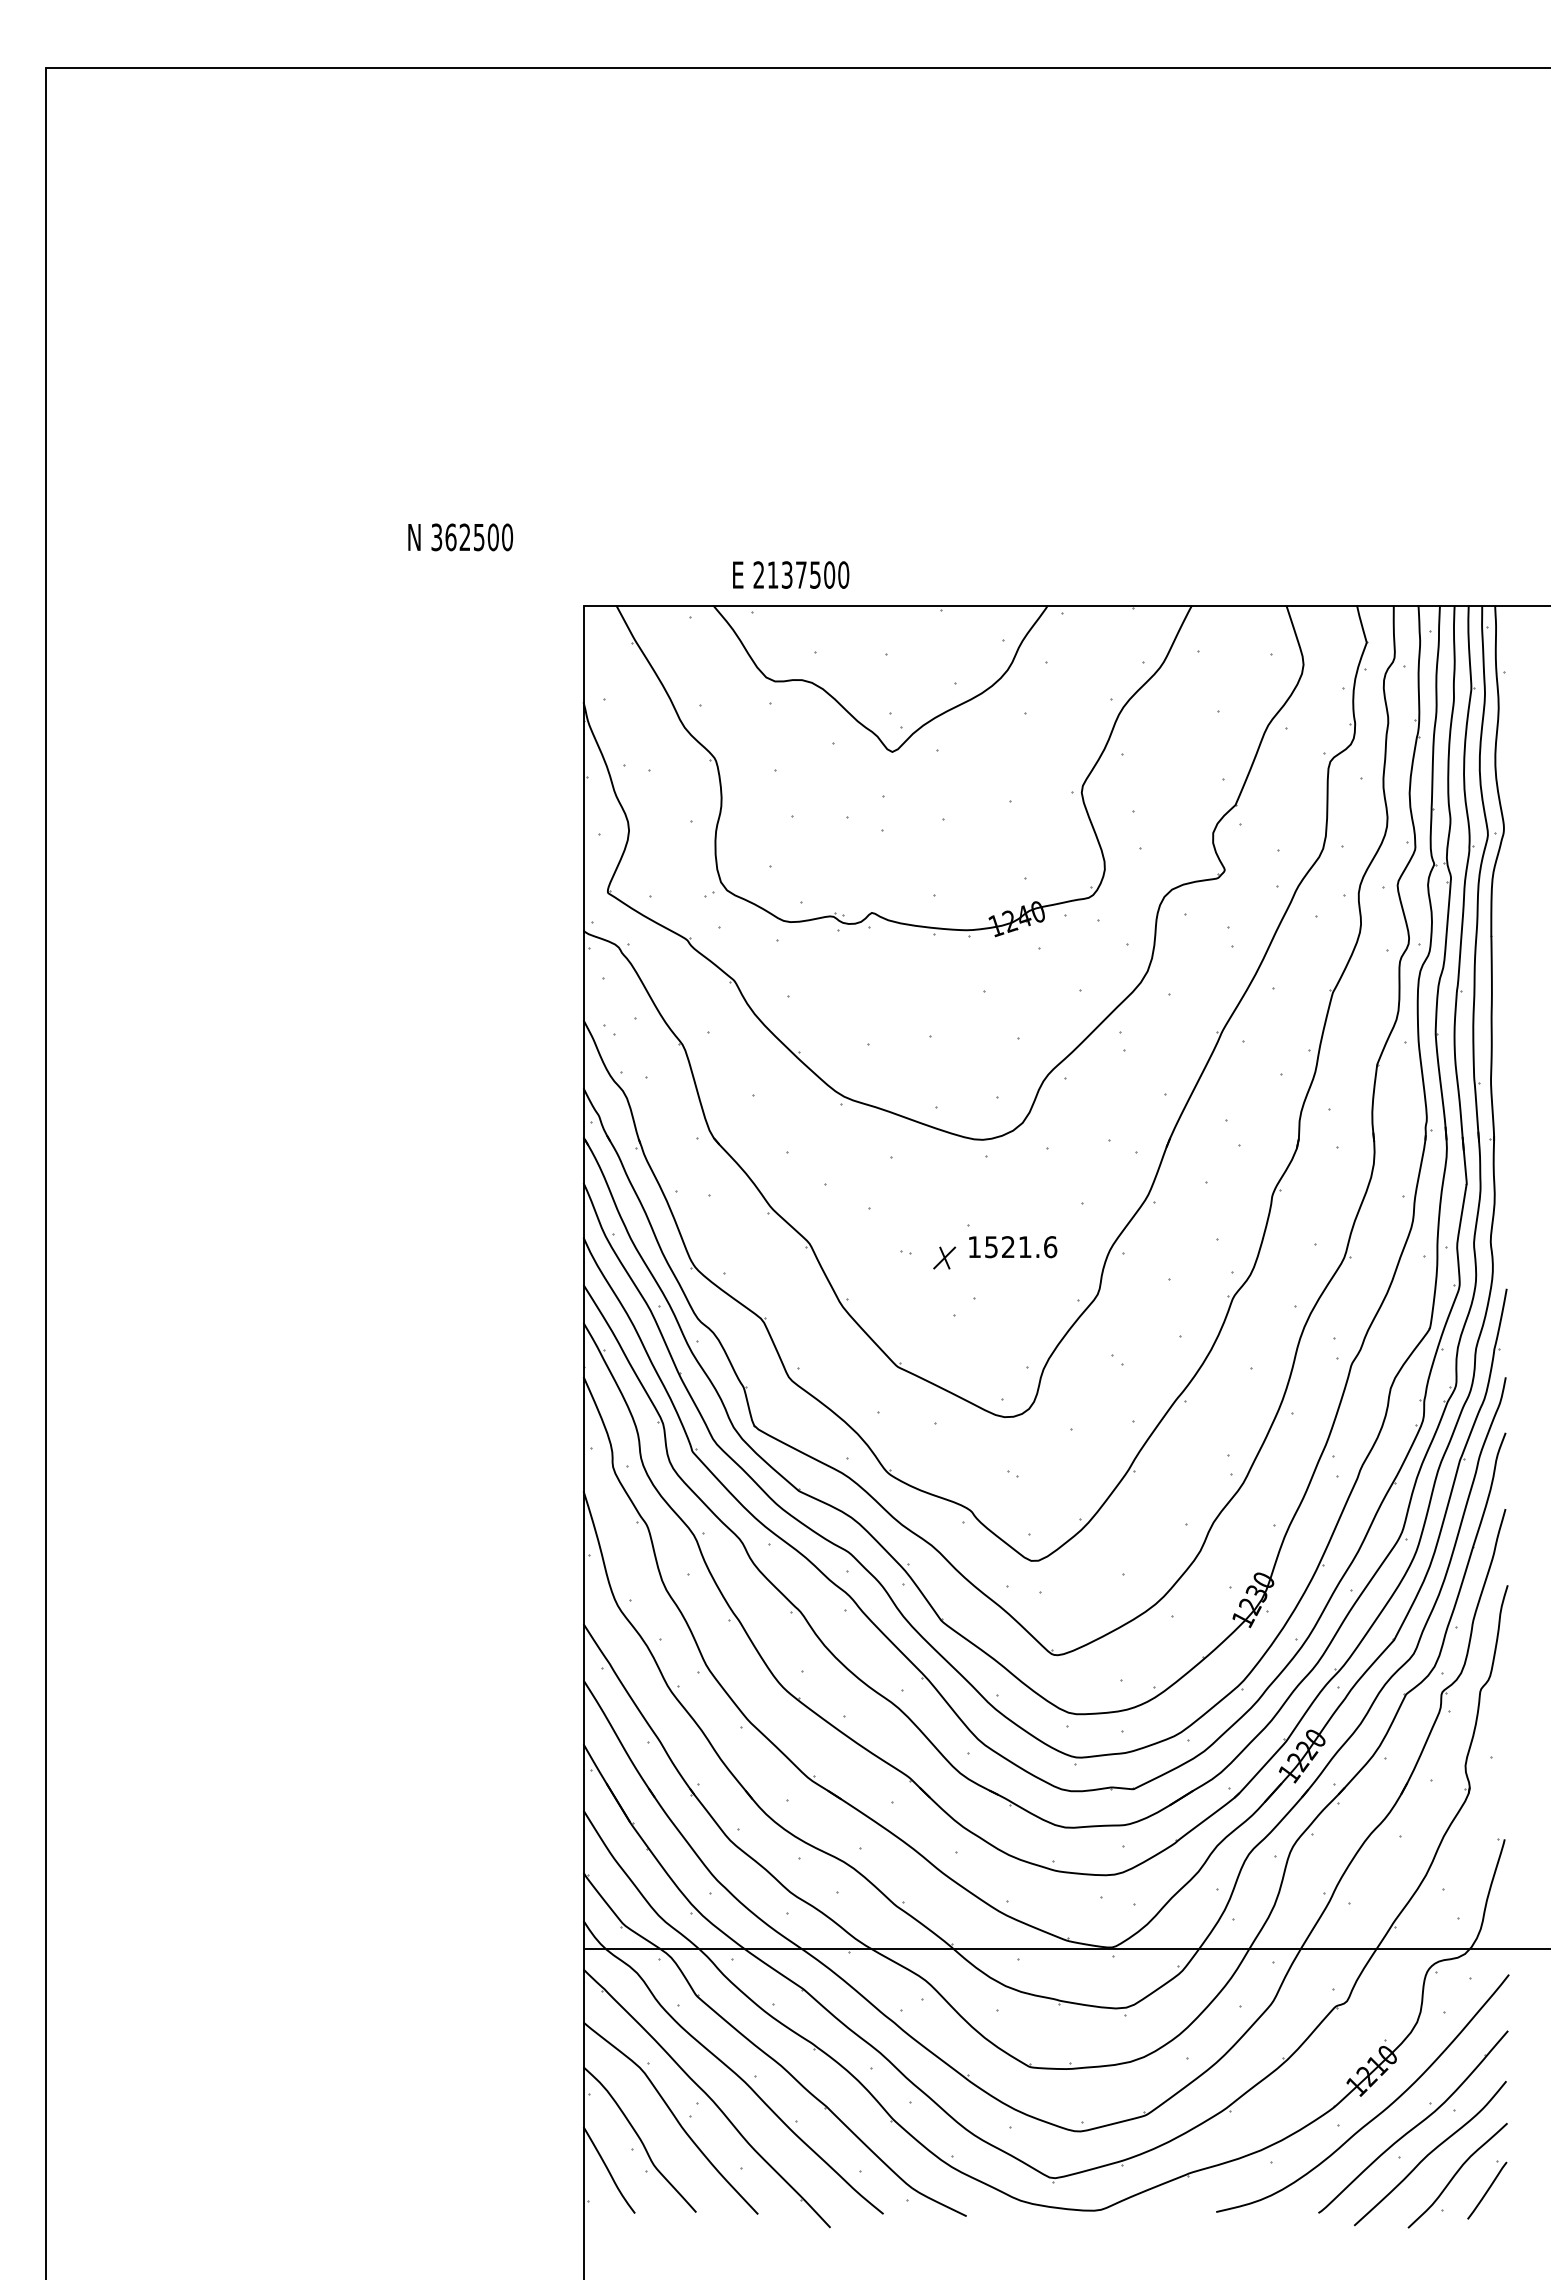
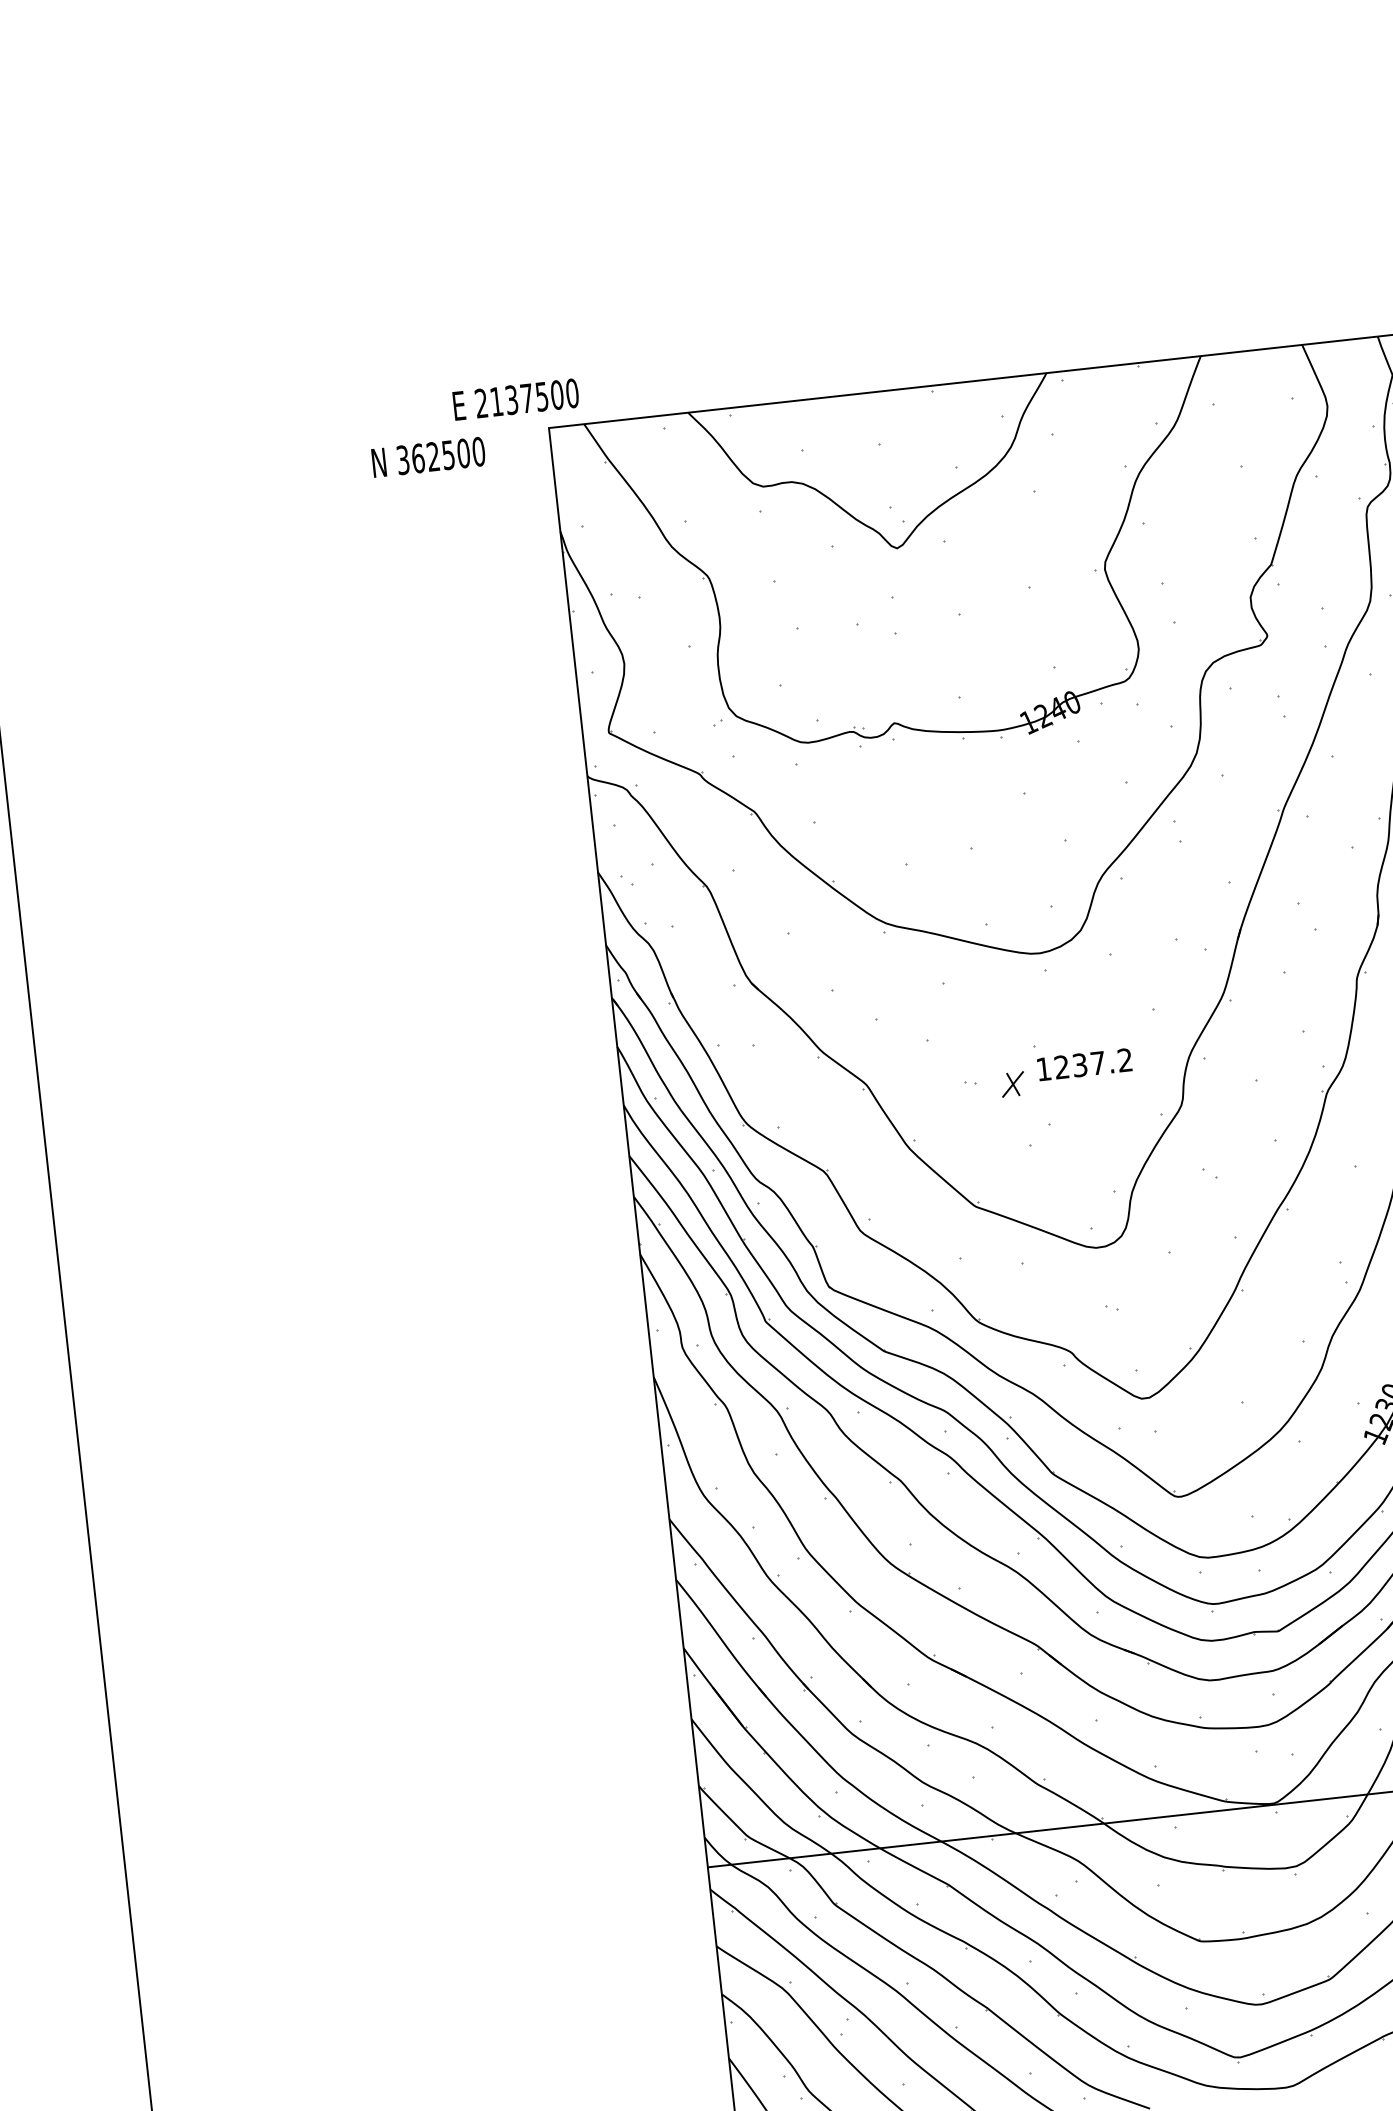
text: (460, 537) -> (428, 457), moved
text: (791, 574) -> (516, 398), moved
text: (1021, 1247) -> (1094, 1064), 1521.6 -> 1237.2

